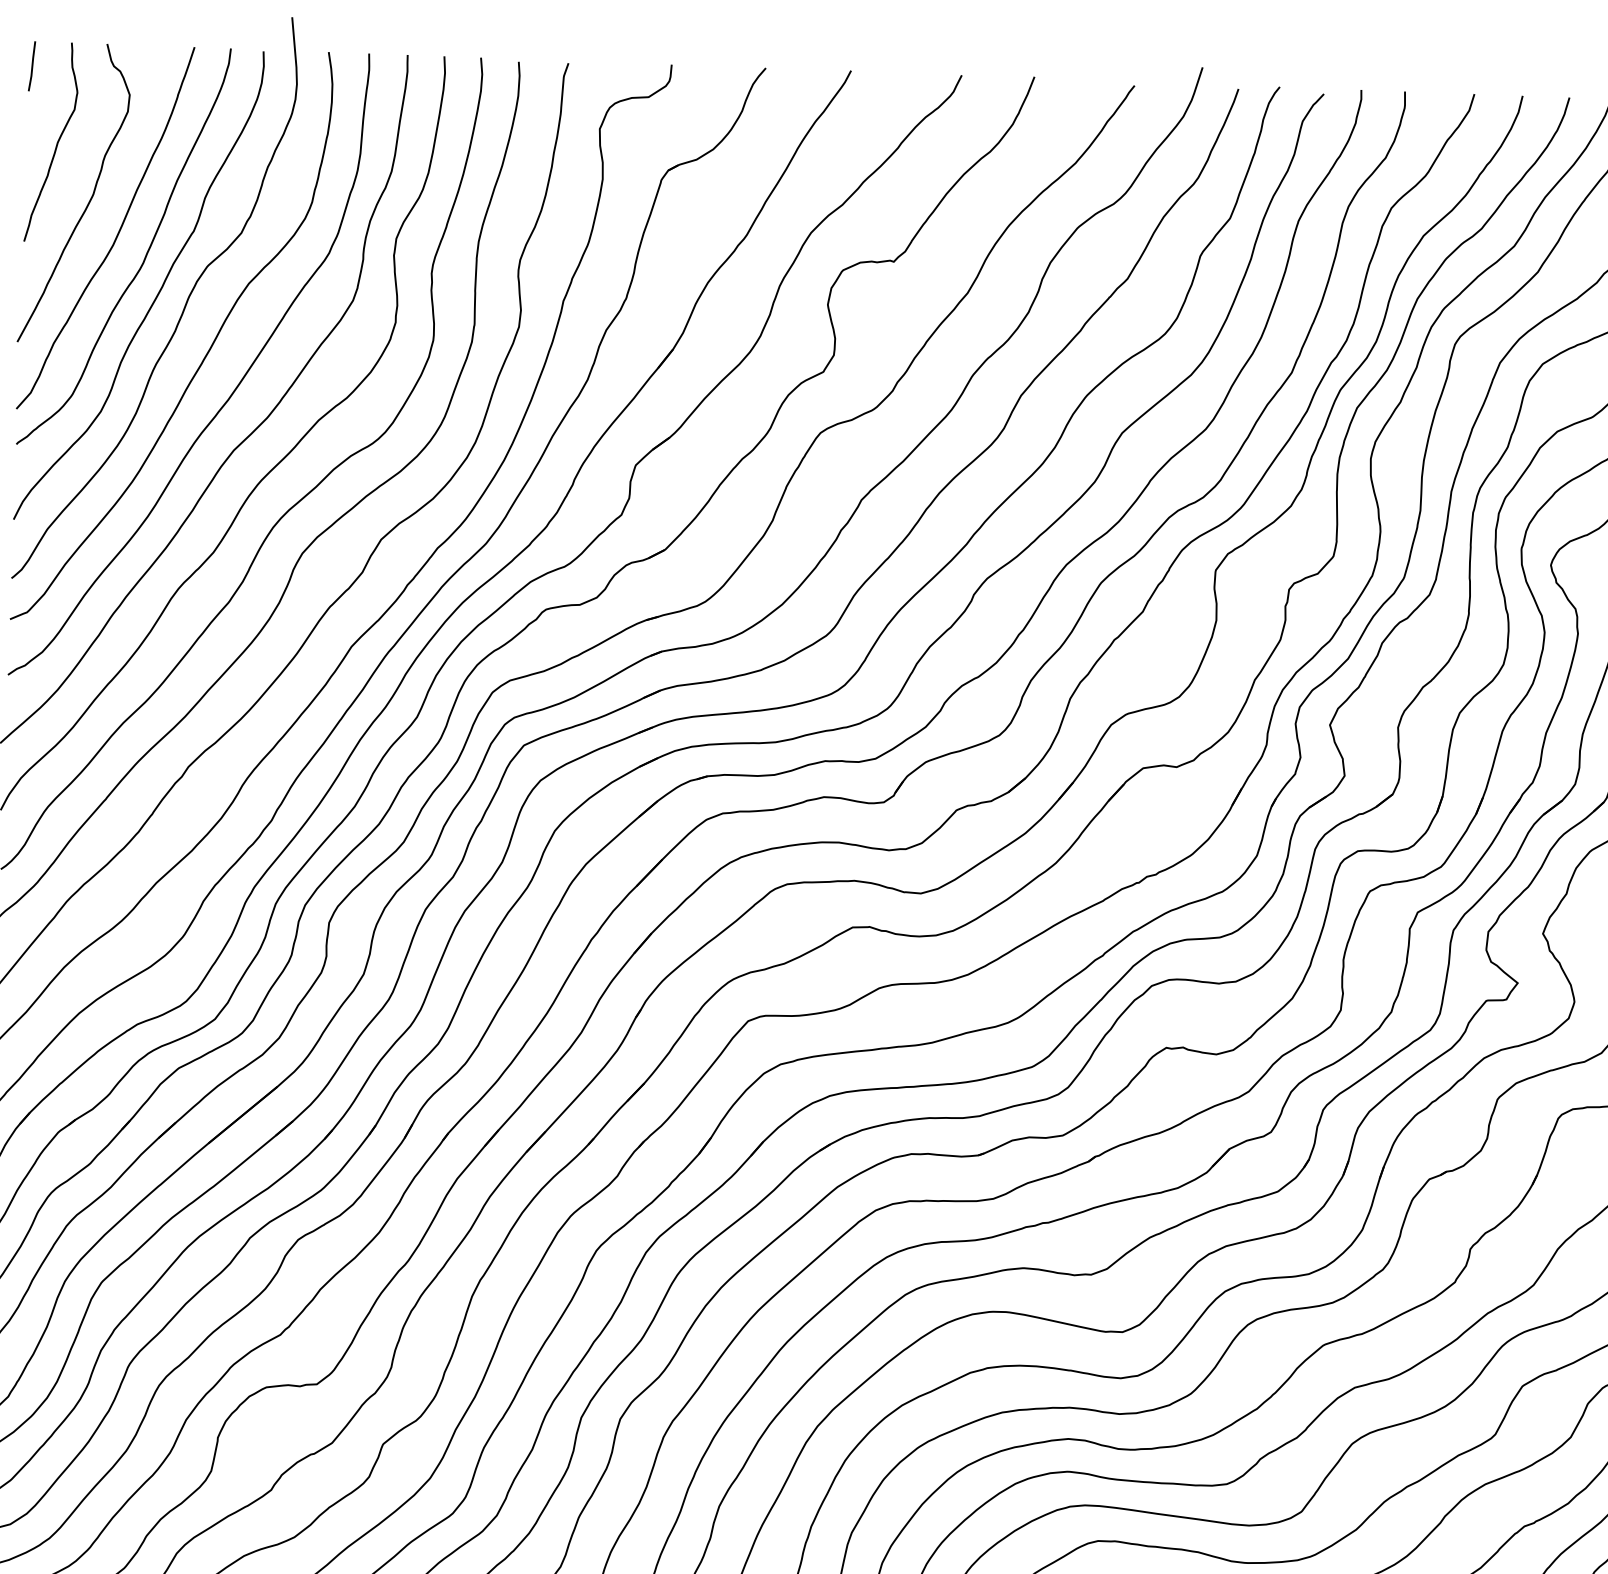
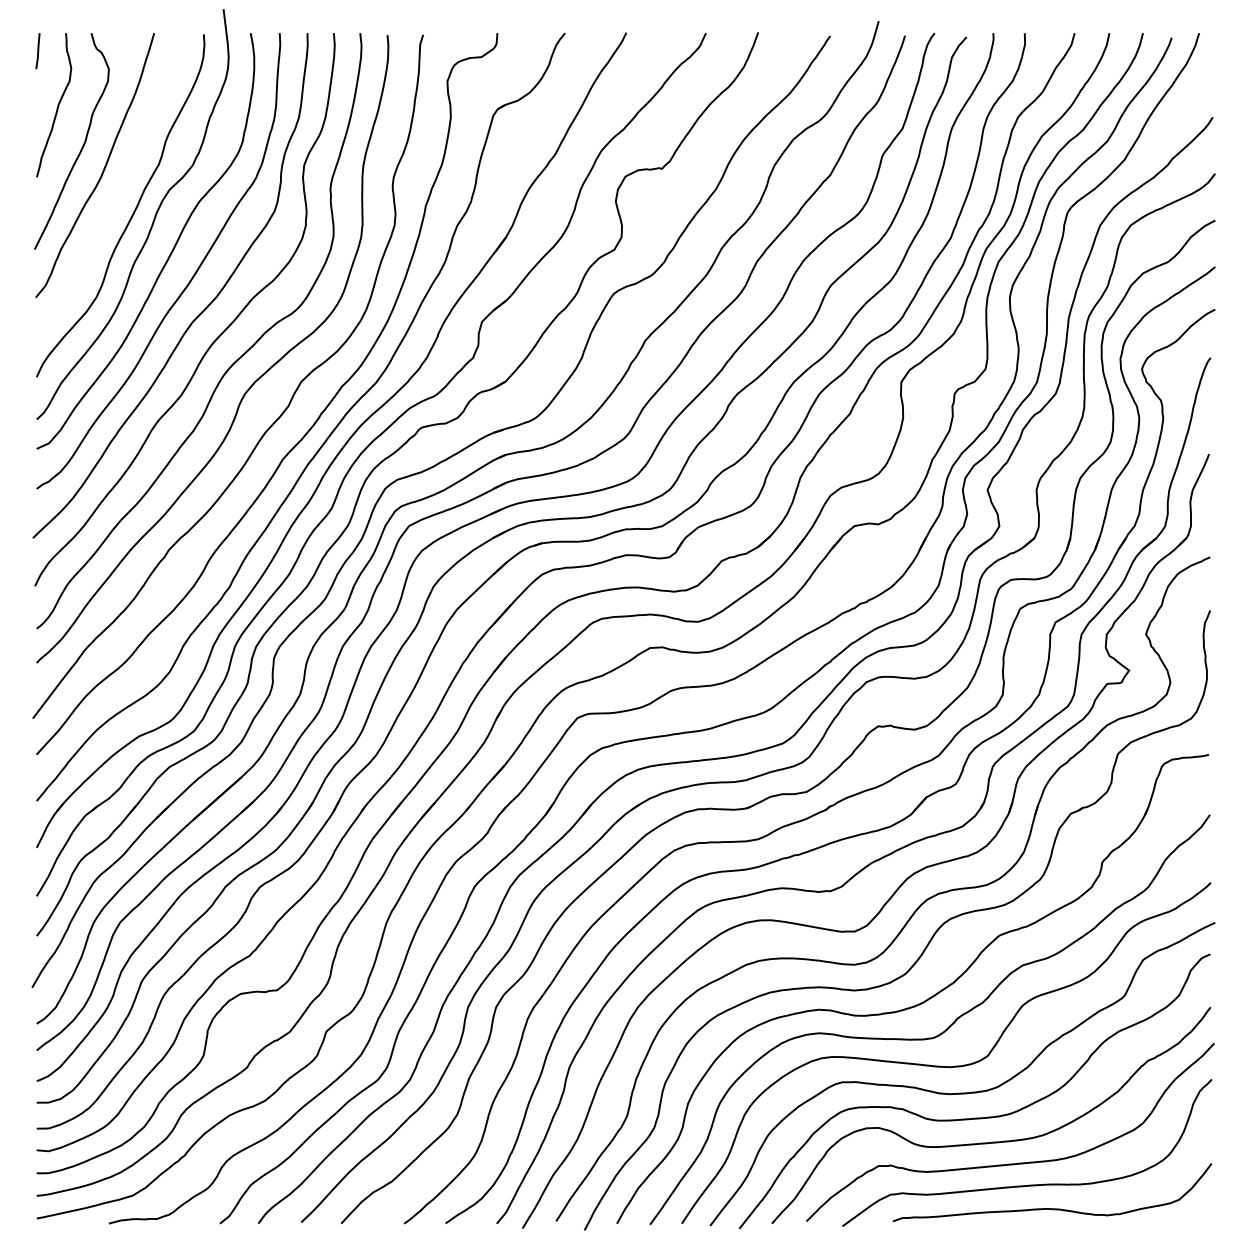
curve: (145, 253) -> (124, 182), removed

